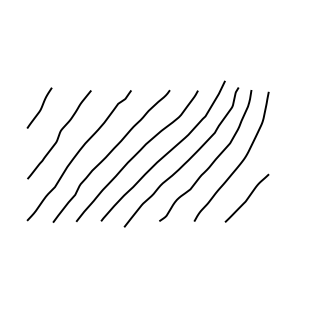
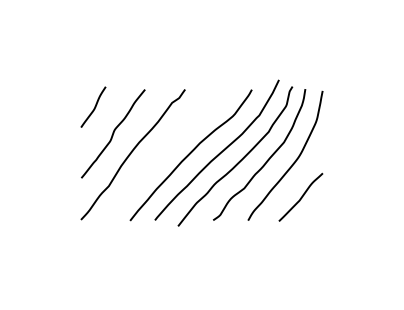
curve: (109, 154) -> (163, 153), removed

